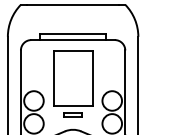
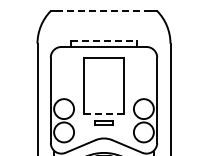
line: (73, 5) -> (104, 11), solid -> dashed
line: (73, 34) -> (104, 41), solid -> dashed
line: (73, 105) -> (104, 113), solid -> dashed

